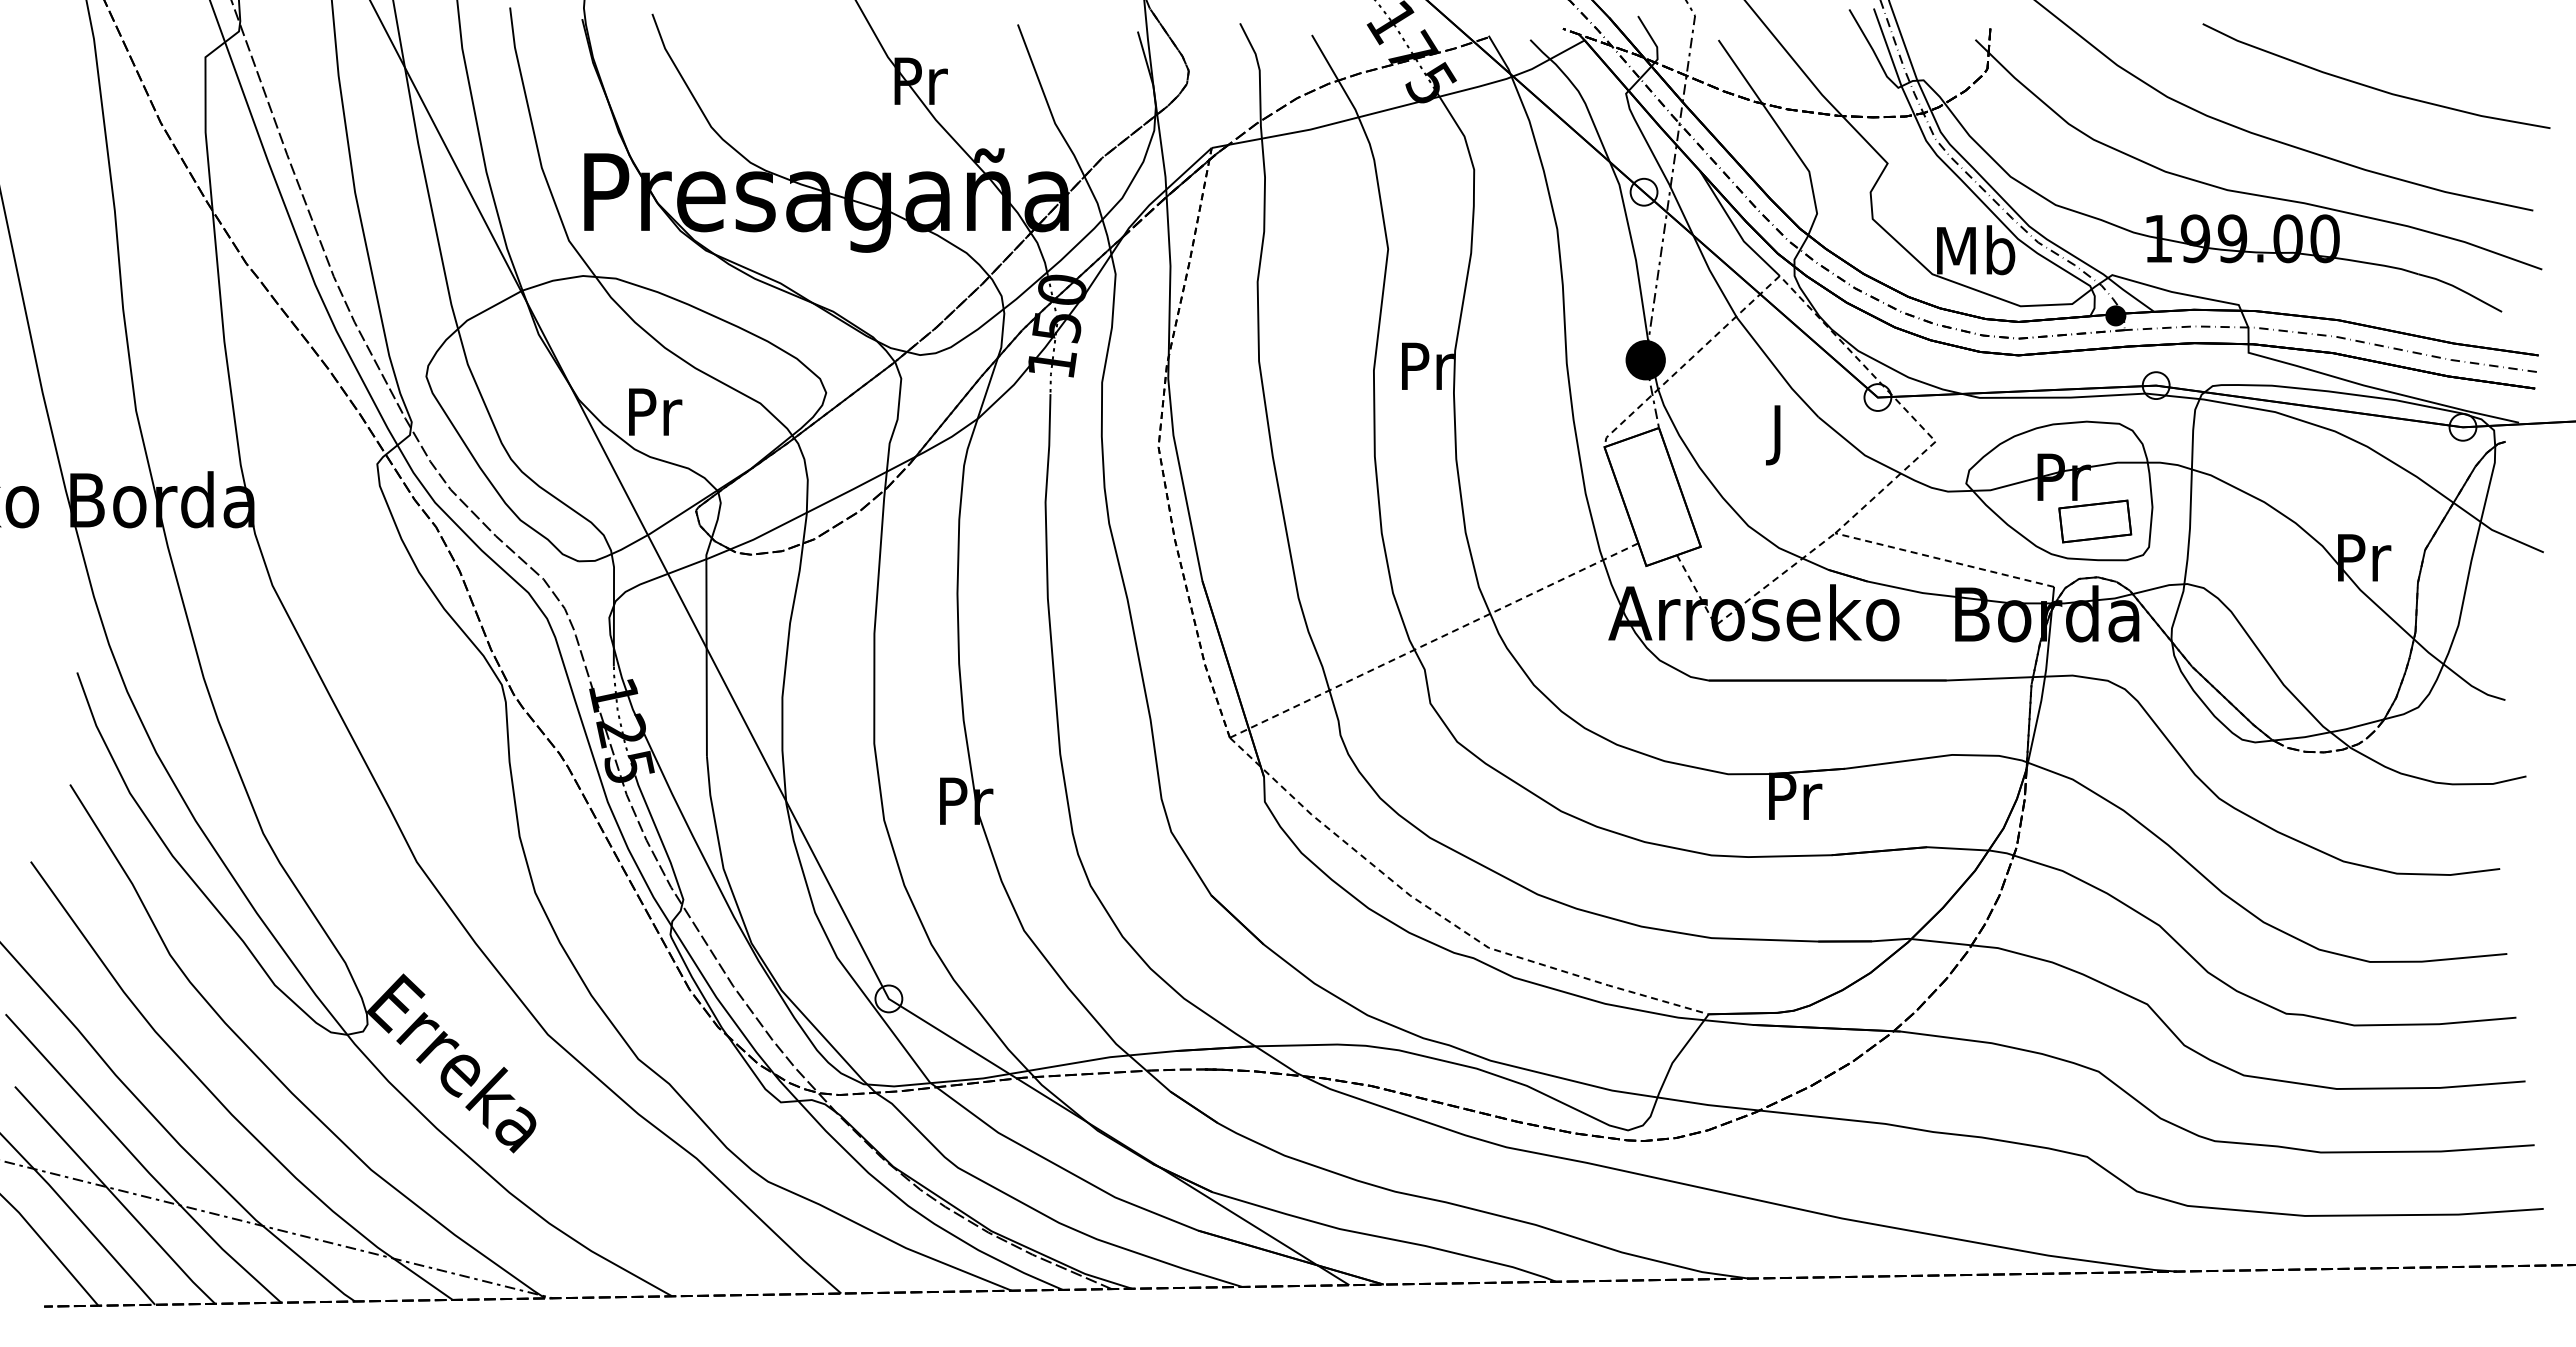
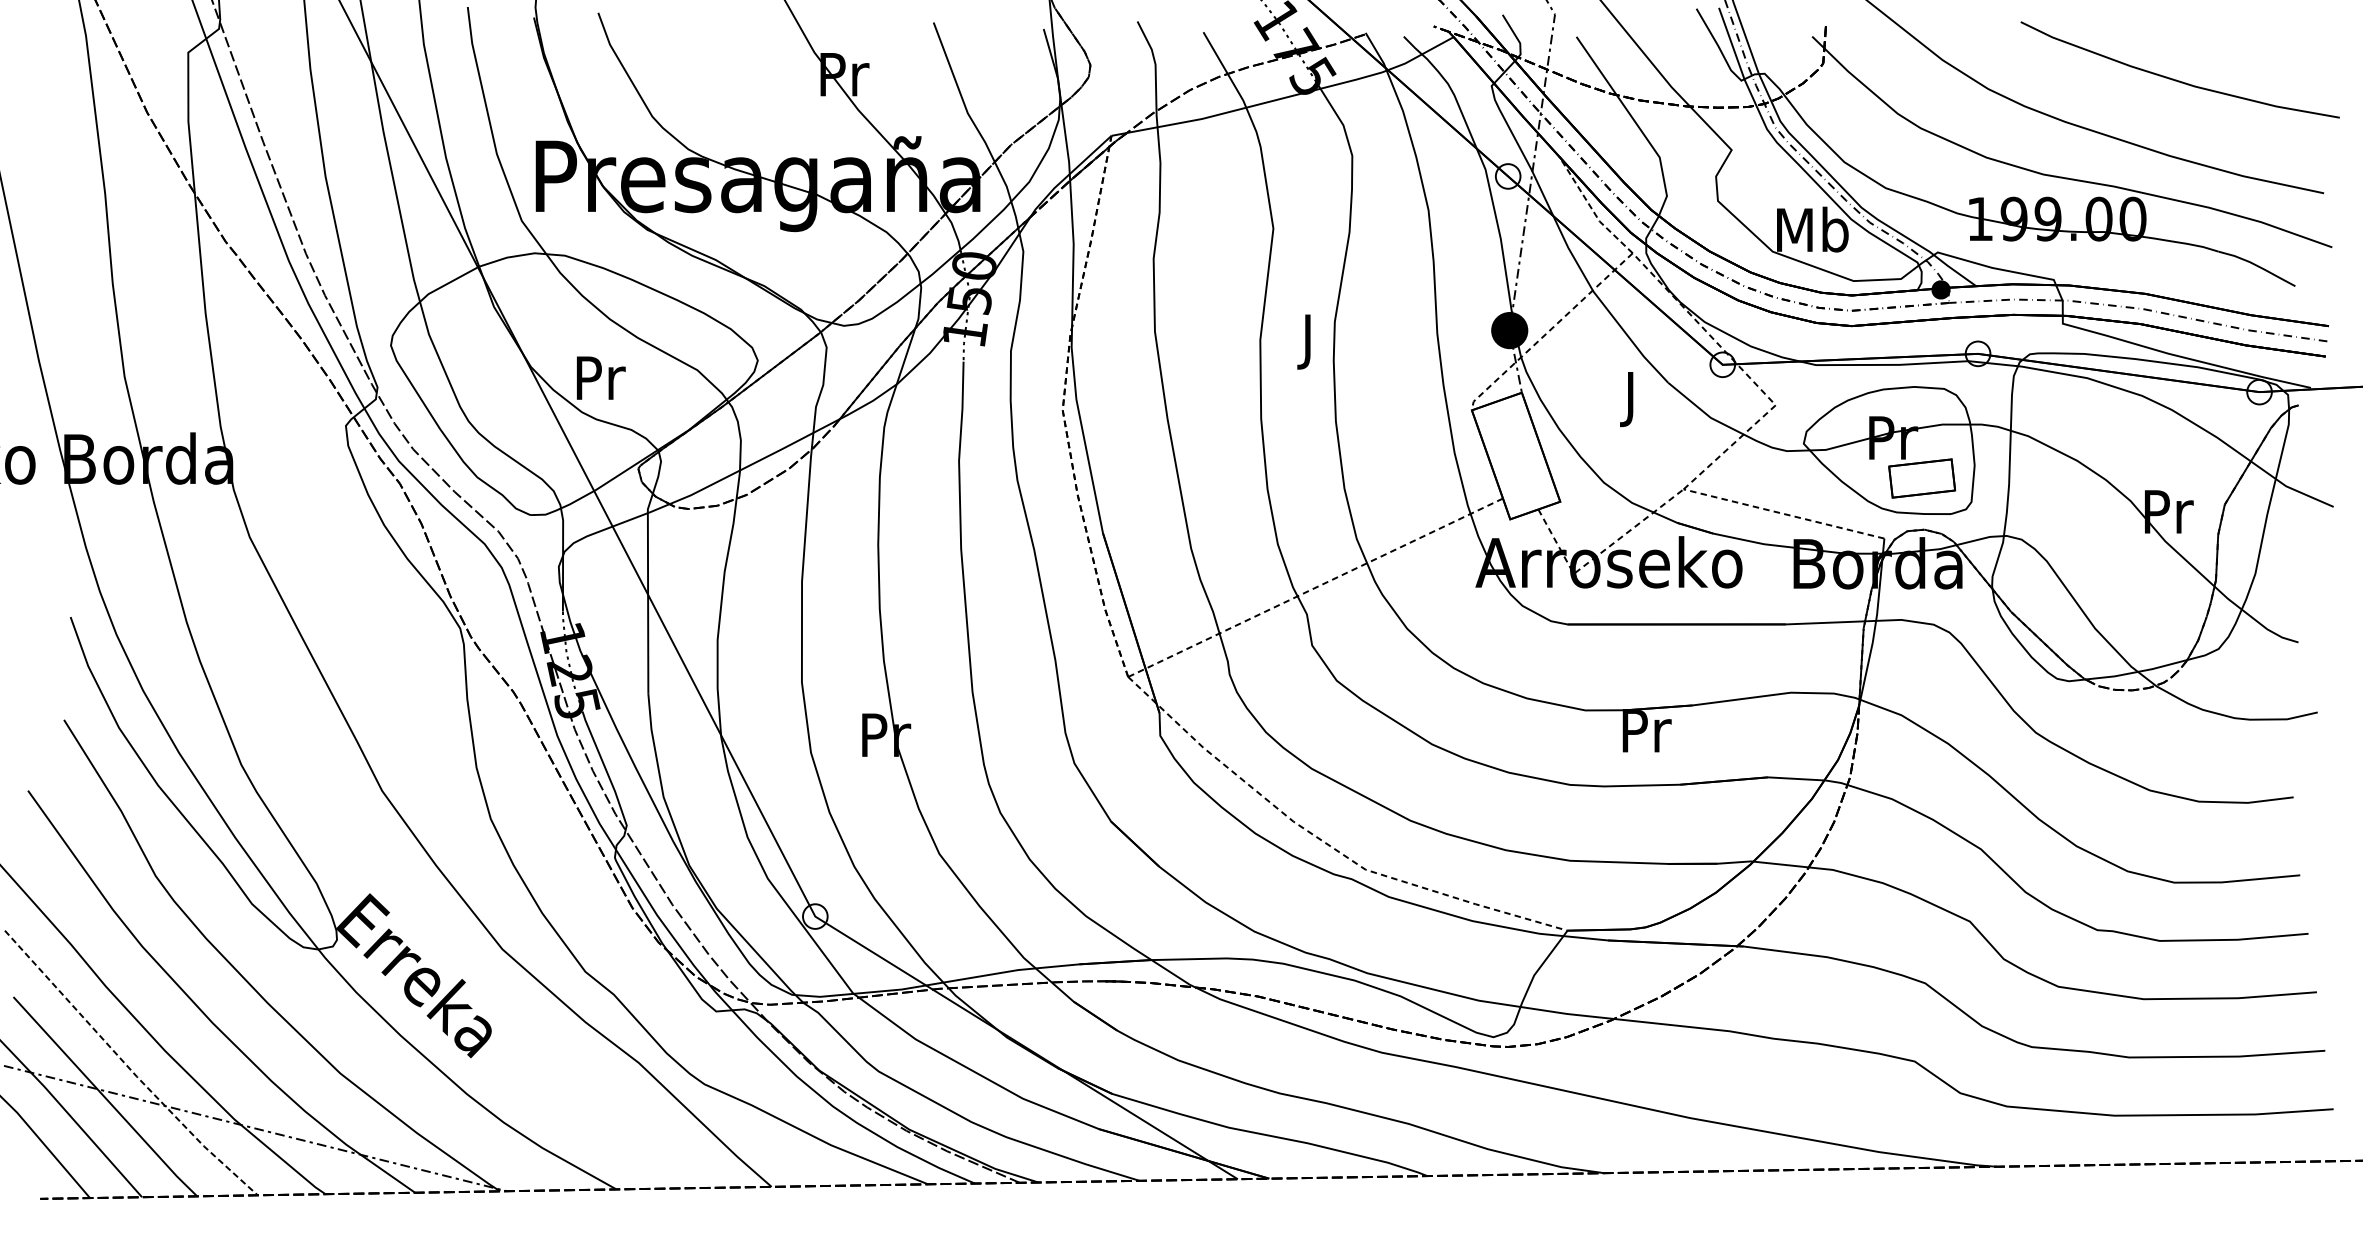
line: (1734, 227) -> (1591, 208), solid -> dashed
text: (1427, 372) -> (1309, 341), Pr -> J
line: (140, 1163) -> (128, 1067), solid -> dashed

